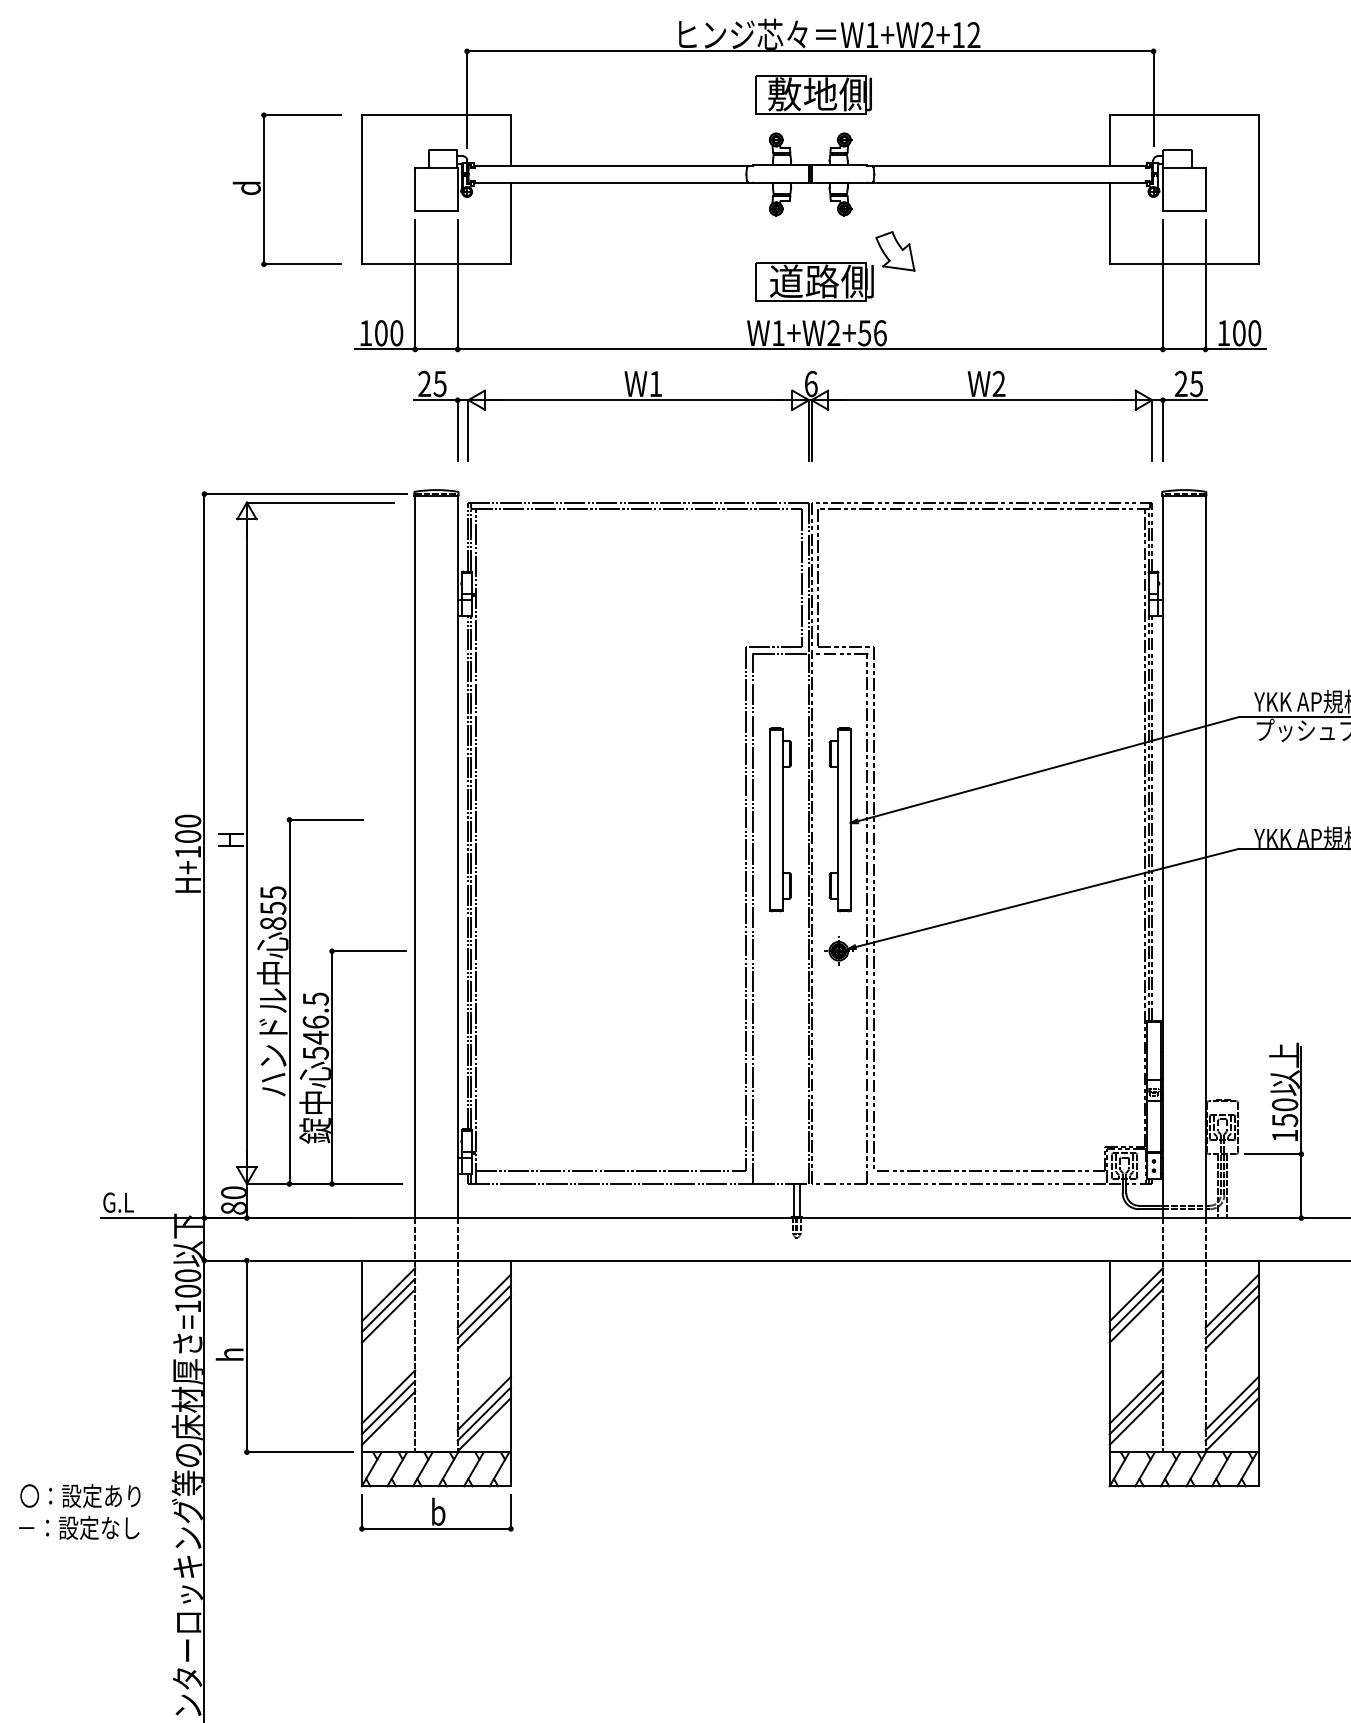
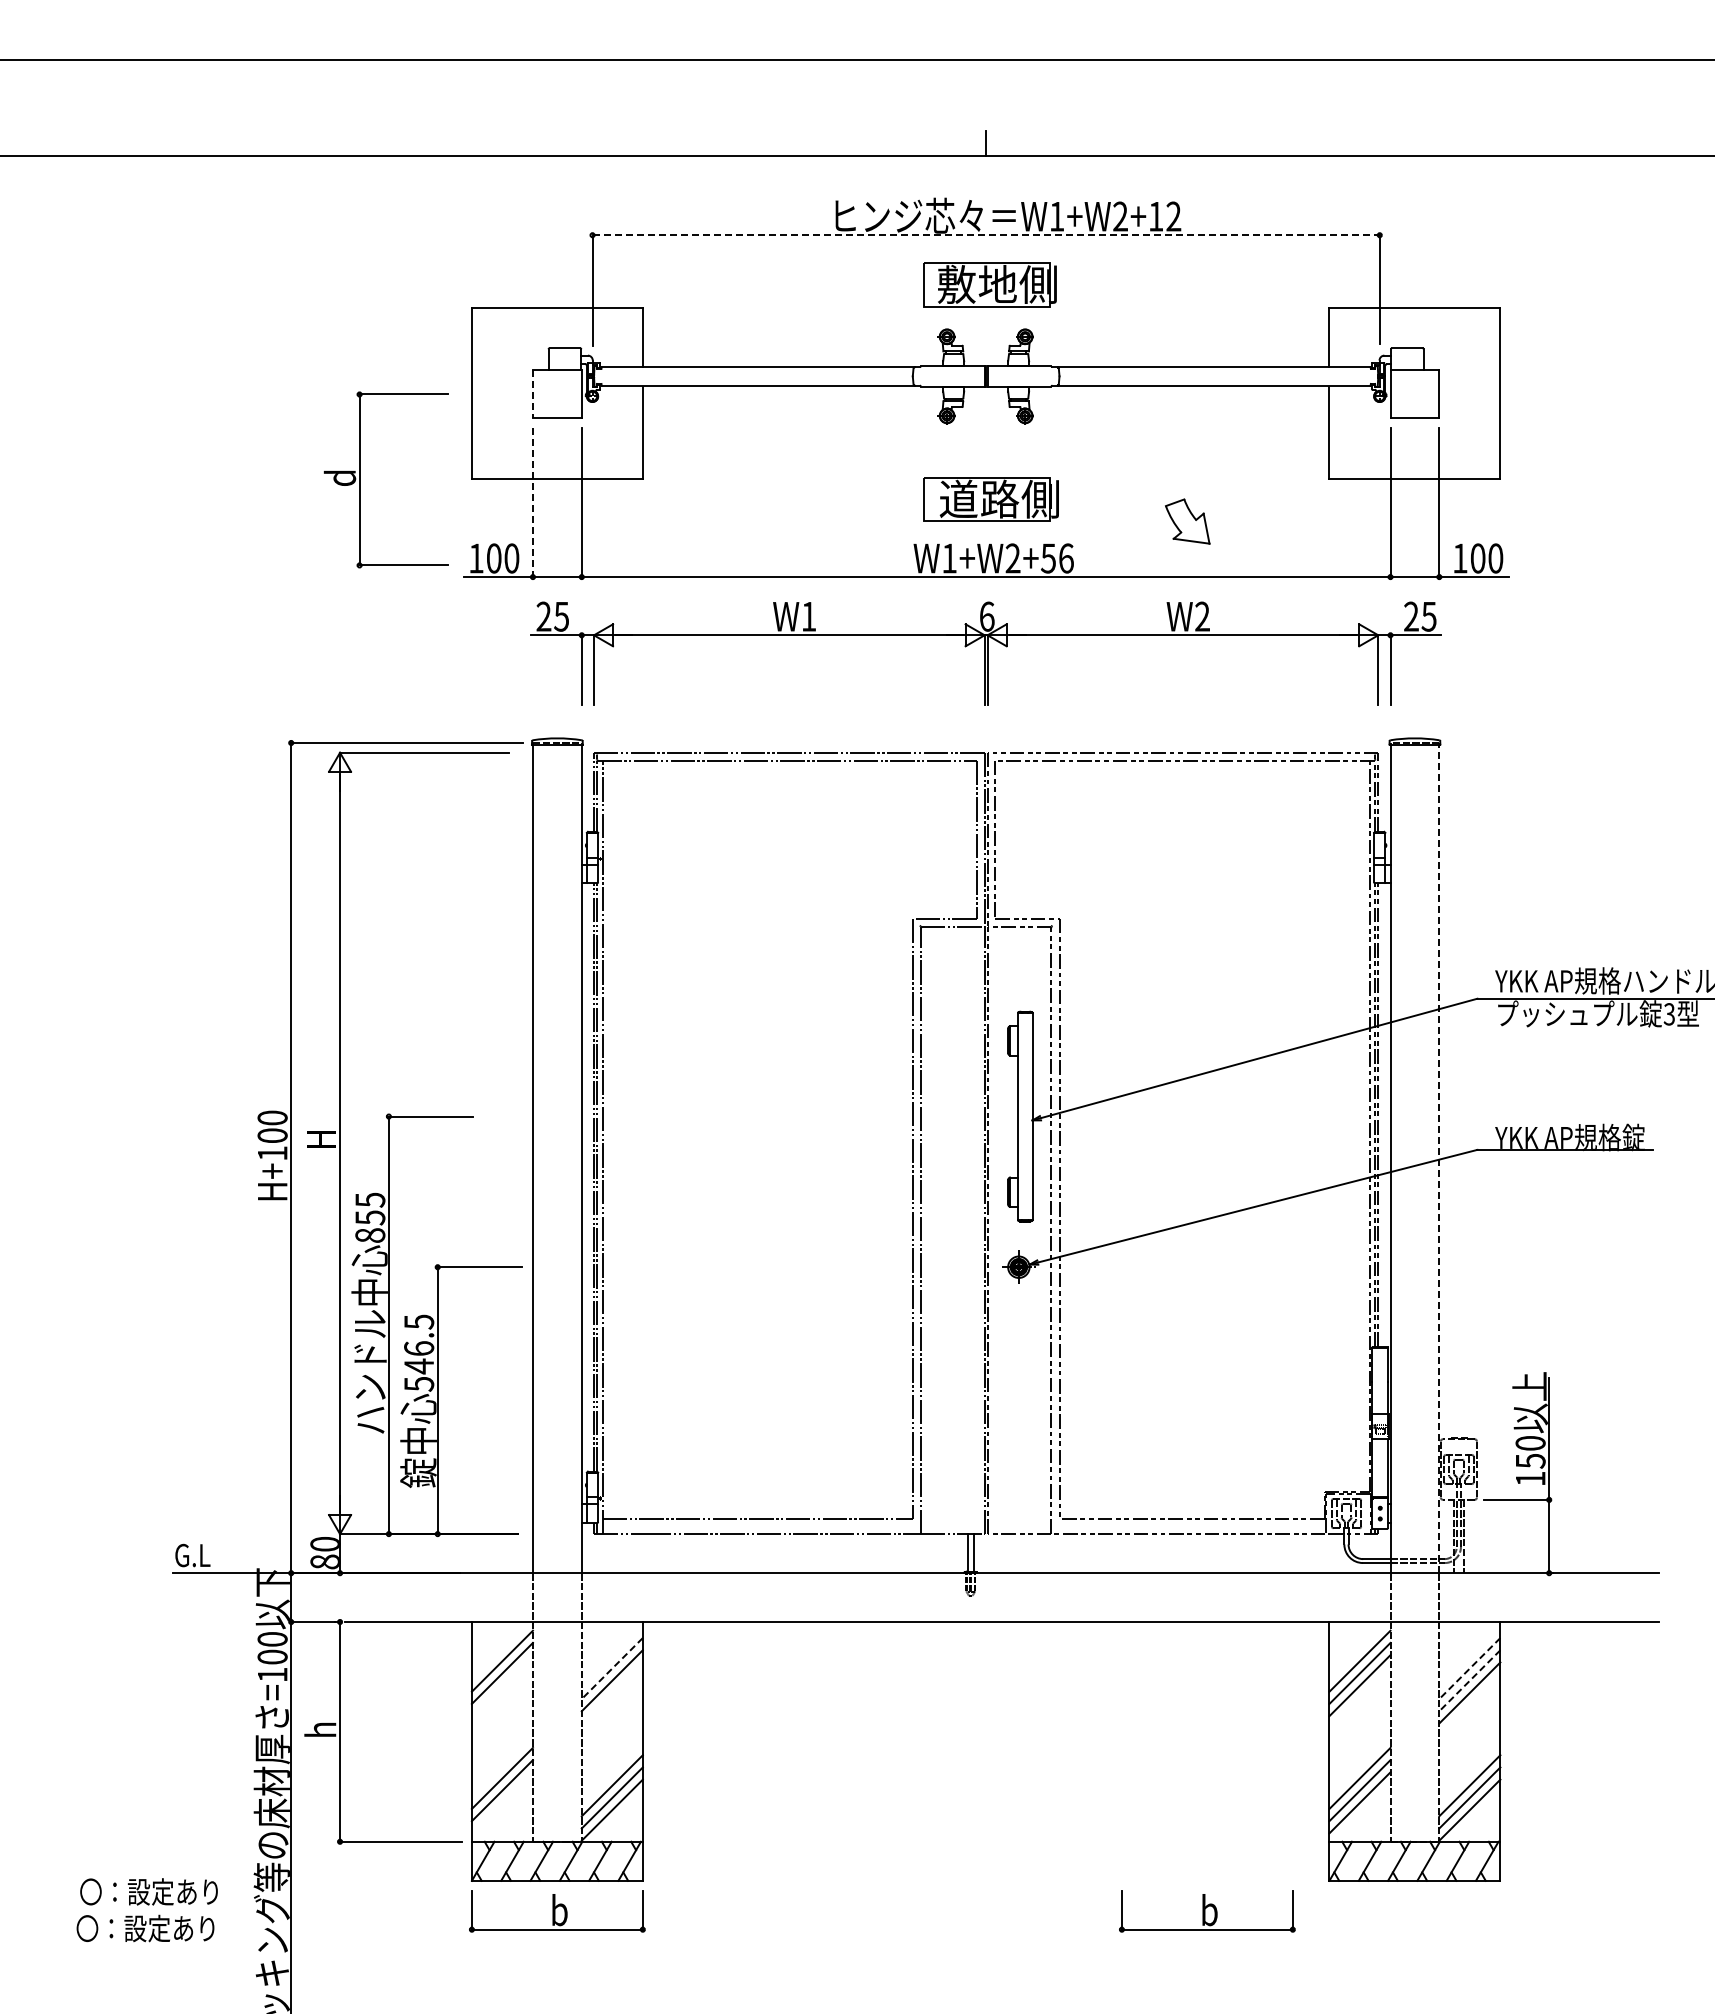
line: (810, 51) -> (986, 235), solid -> dashed
part: (264, 189) -> (360, 479), moved
line: (414, 190) -> (532, 394), solid -> dashed
part: (895, 251) -> (1187, 521), moved
line: (414, 284) -> (532, 502), solid -> dashed
part: (780, 819) -> (951, 1116), removed
line: (1205, 856) -> (1439, 1158), solid -> dashed
line: (483, 1301) -> (611, 1668), solid -> dashed
line: (1231, 1301) -> (1469, 1668), solid -> dashed
line: (1231, 1312) -> (1469, 1681), solid -> dashed
line: (387, 1315) -> (501, 1685), removed
line: (483, 1322) -> (611, 1692), removed
line: (387, 1418) -> (501, 1802), removed
part: (1003, 1513) -> (1207, 1911), added
text: (78, 1527) -> (146, 1928), －：設定なし -> 〇：設定あり

